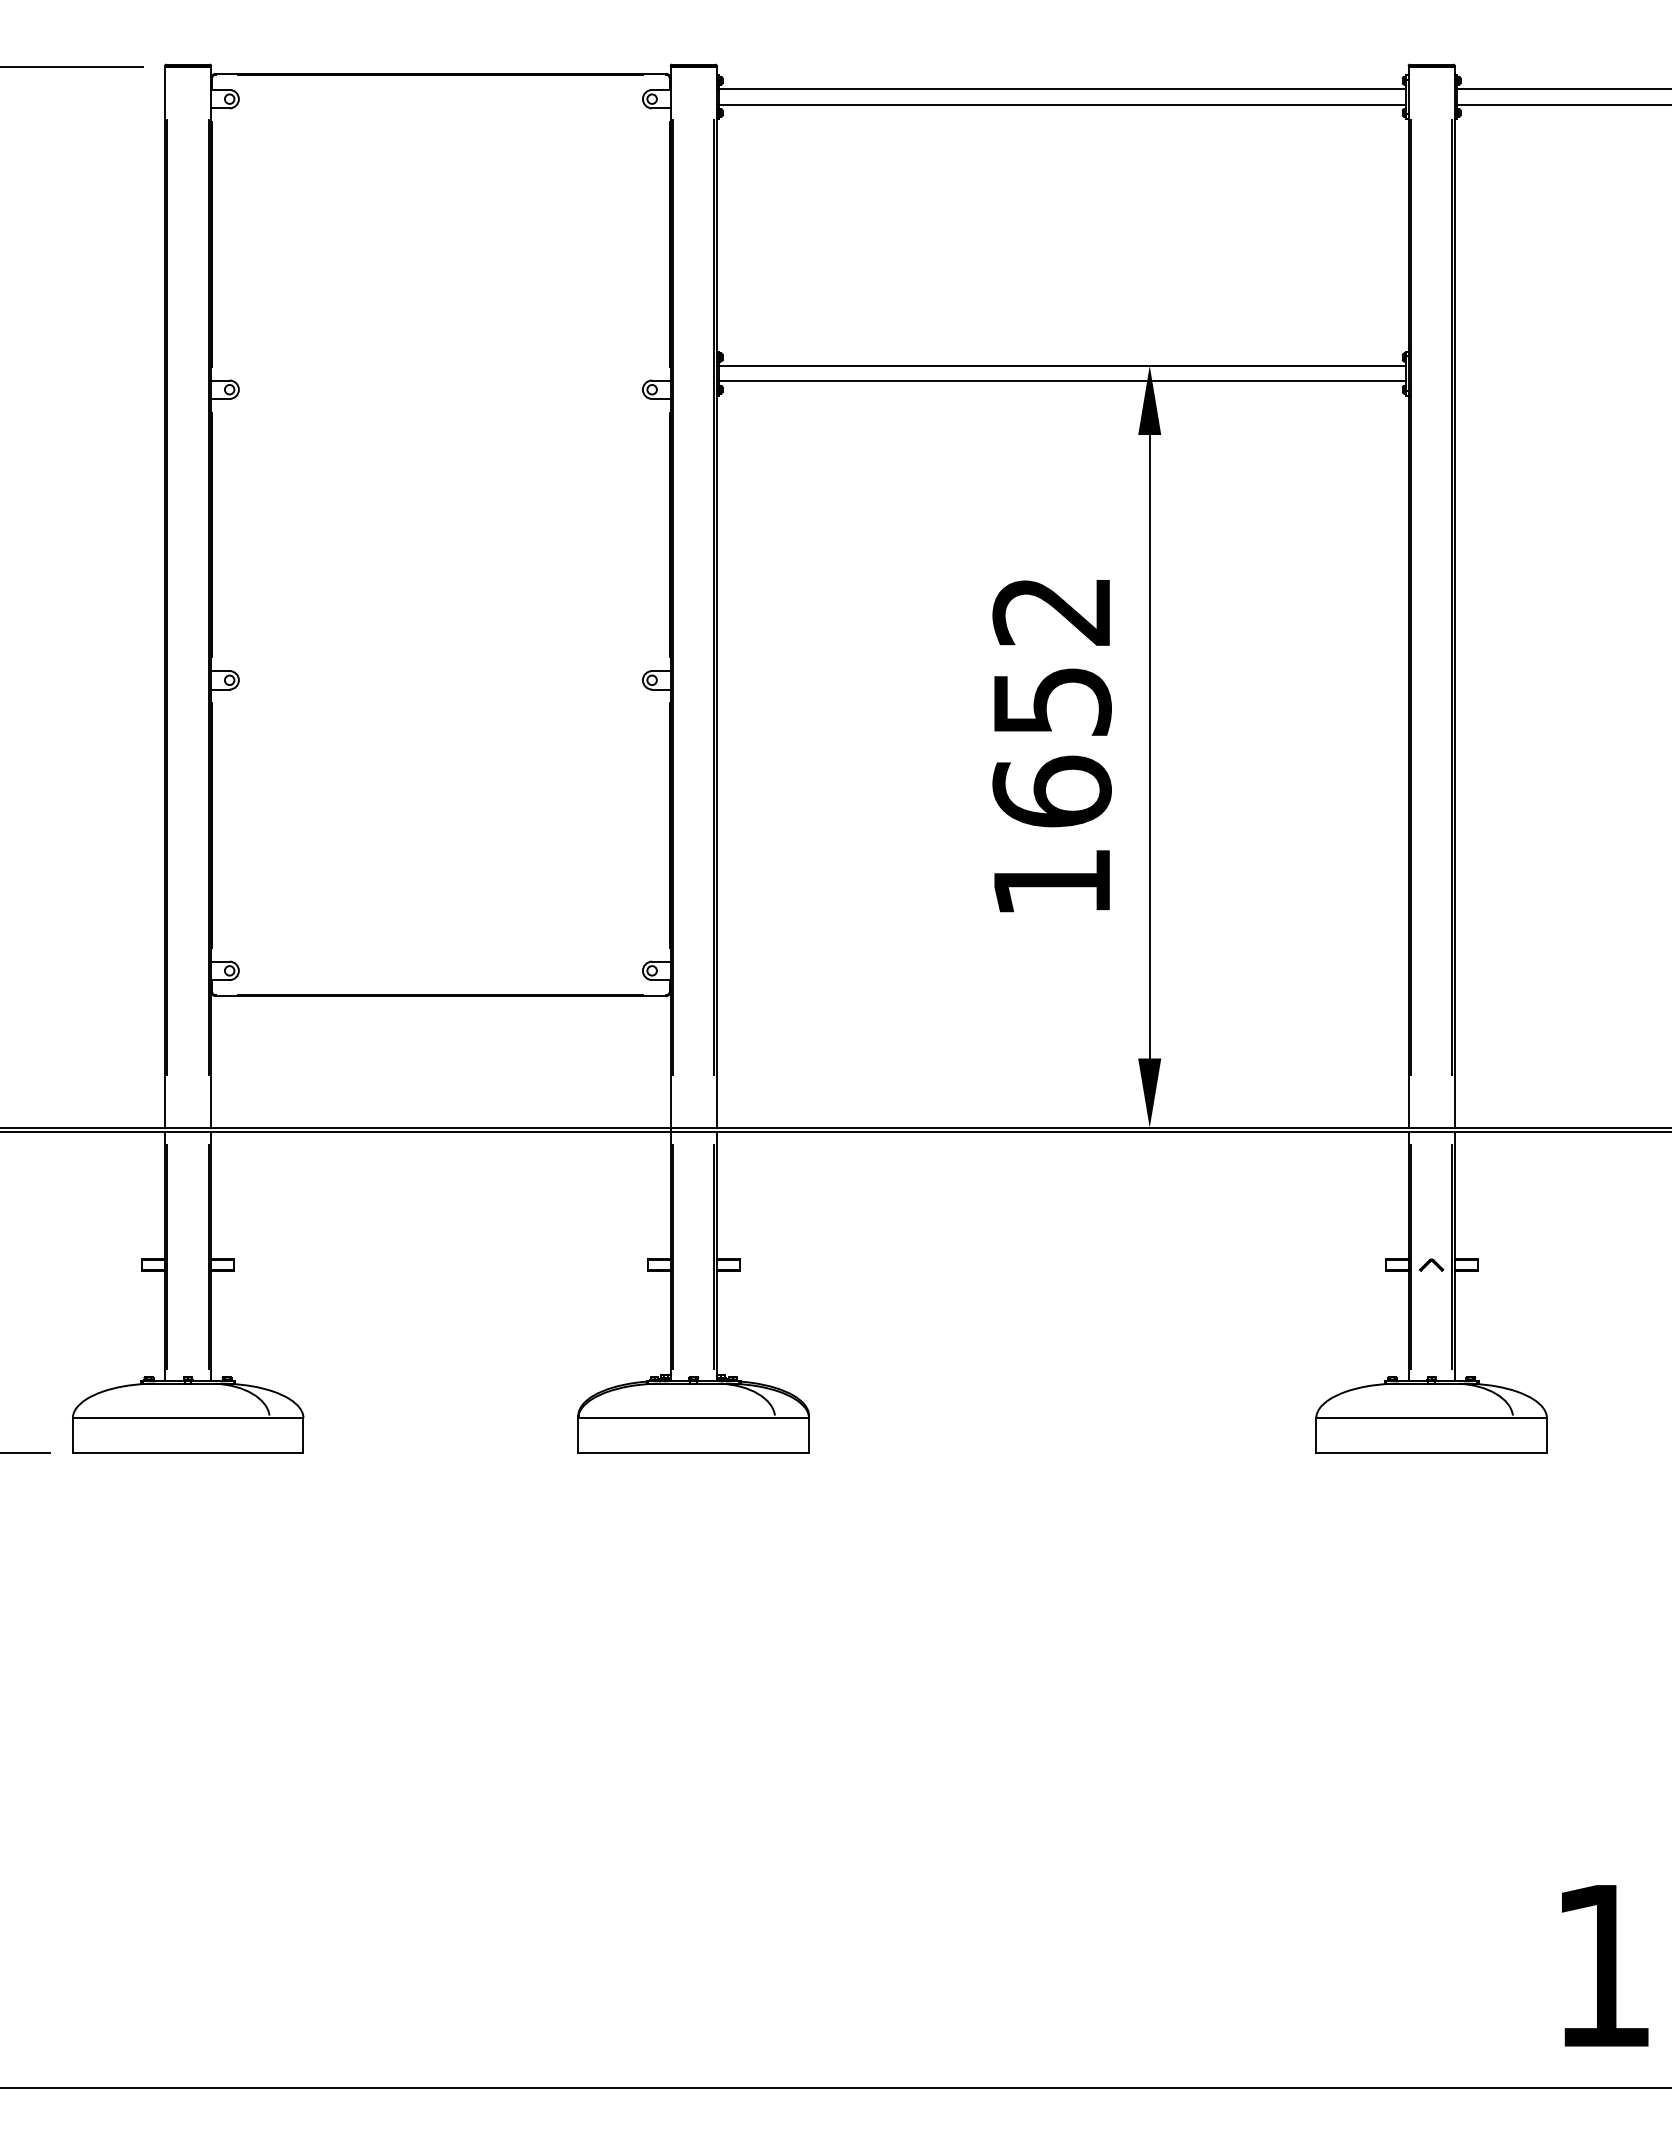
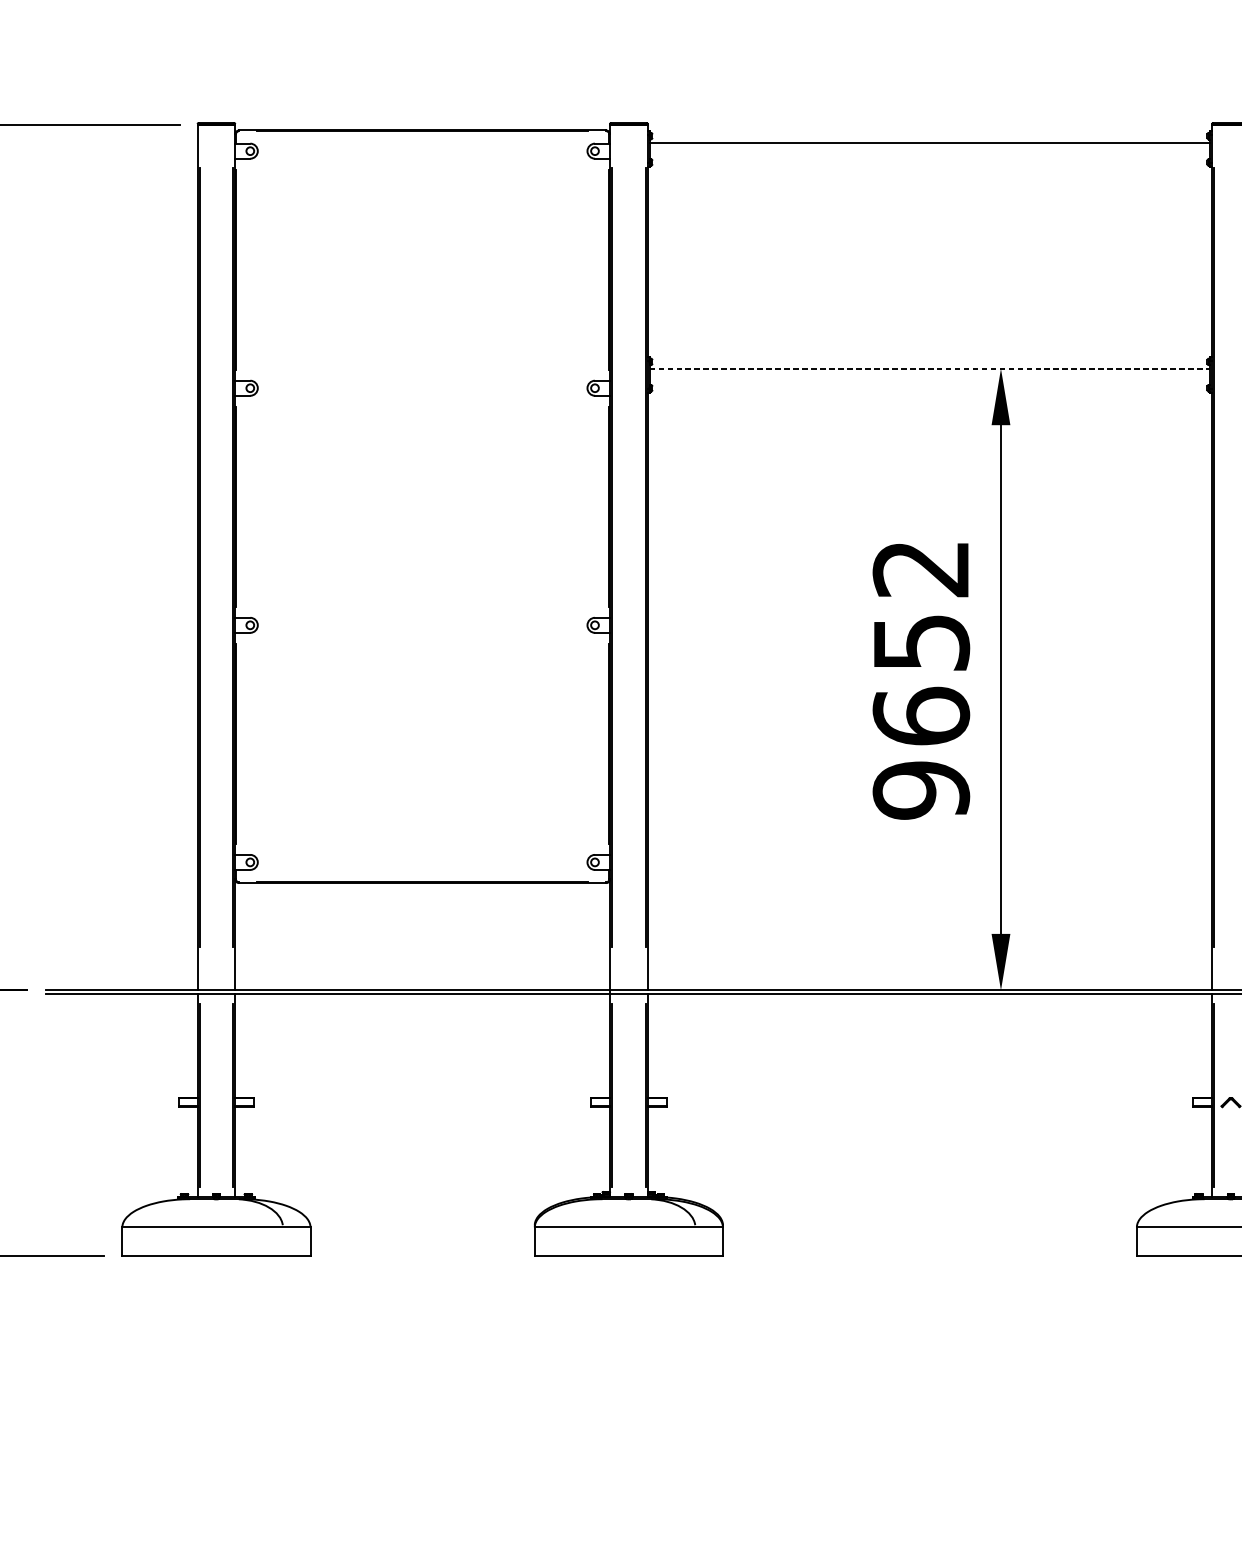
line: (1062, 104) -> (929, 155), removed
line: (1062, 365) -> (929, 368), solid -> dashed
line: (1062, 381) -> (929, 381), removed
text: (1051, 882) -> (920, 790), 1652 -> 9652

